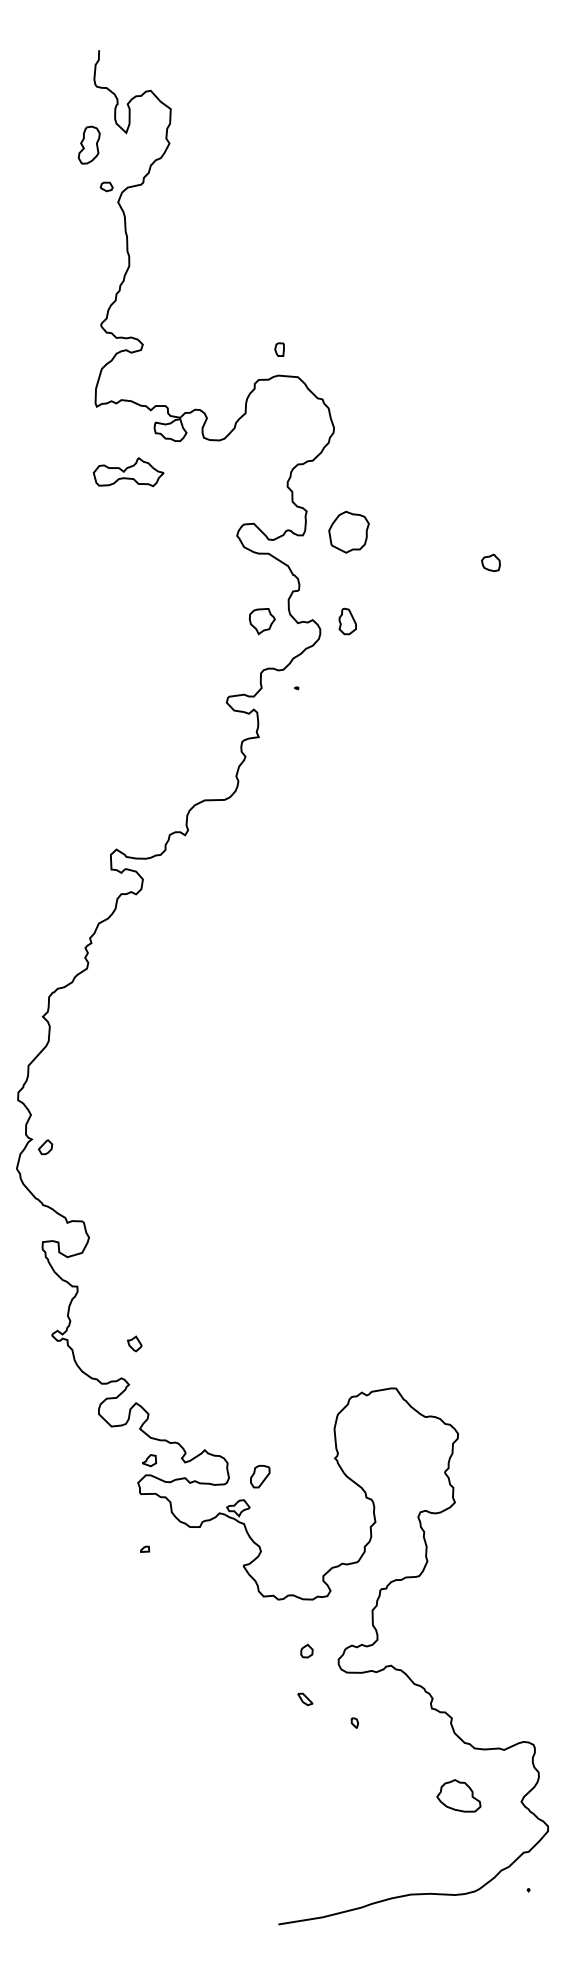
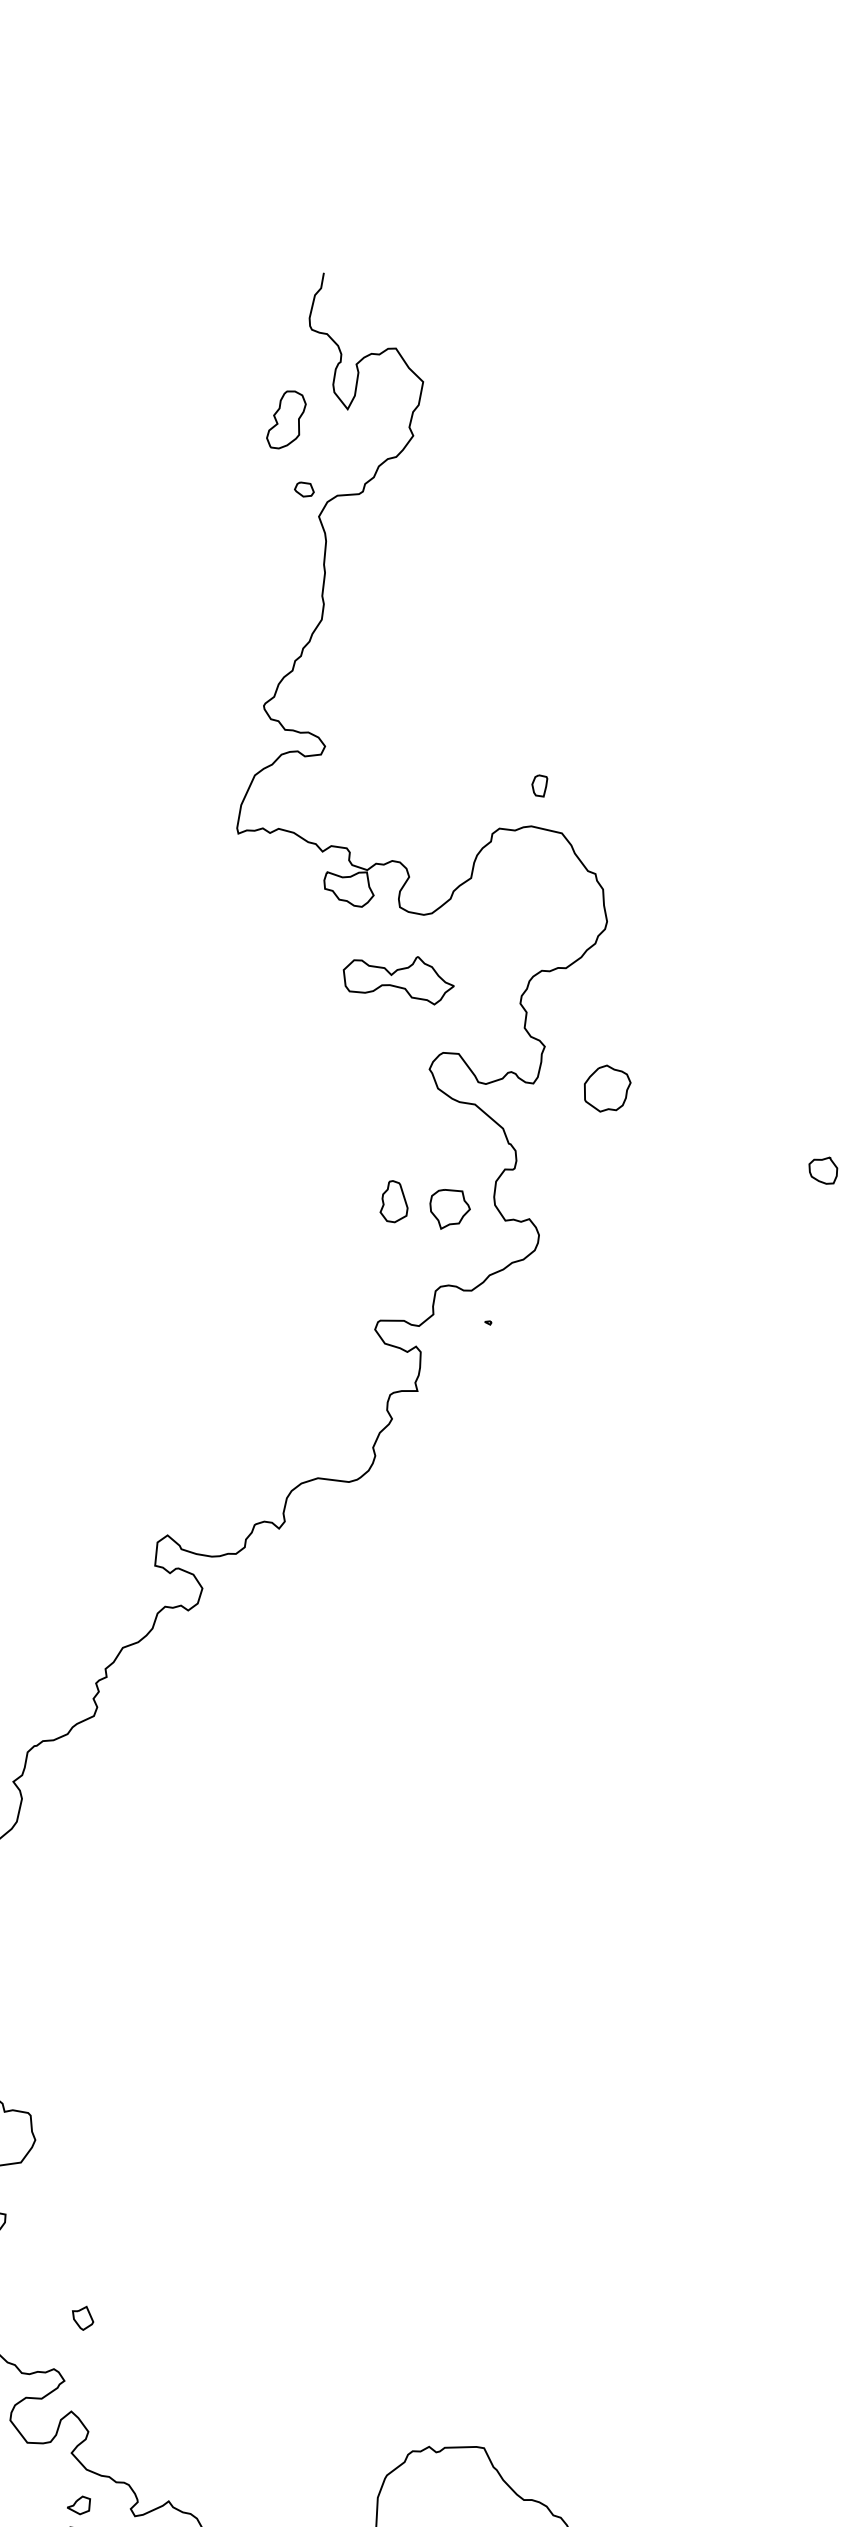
part: (128, 472) -> (398, 977), moved
part: (349, 531) -> (607, 1088), size x0.71
part: (347, 621) -> (394, 1201), moved

